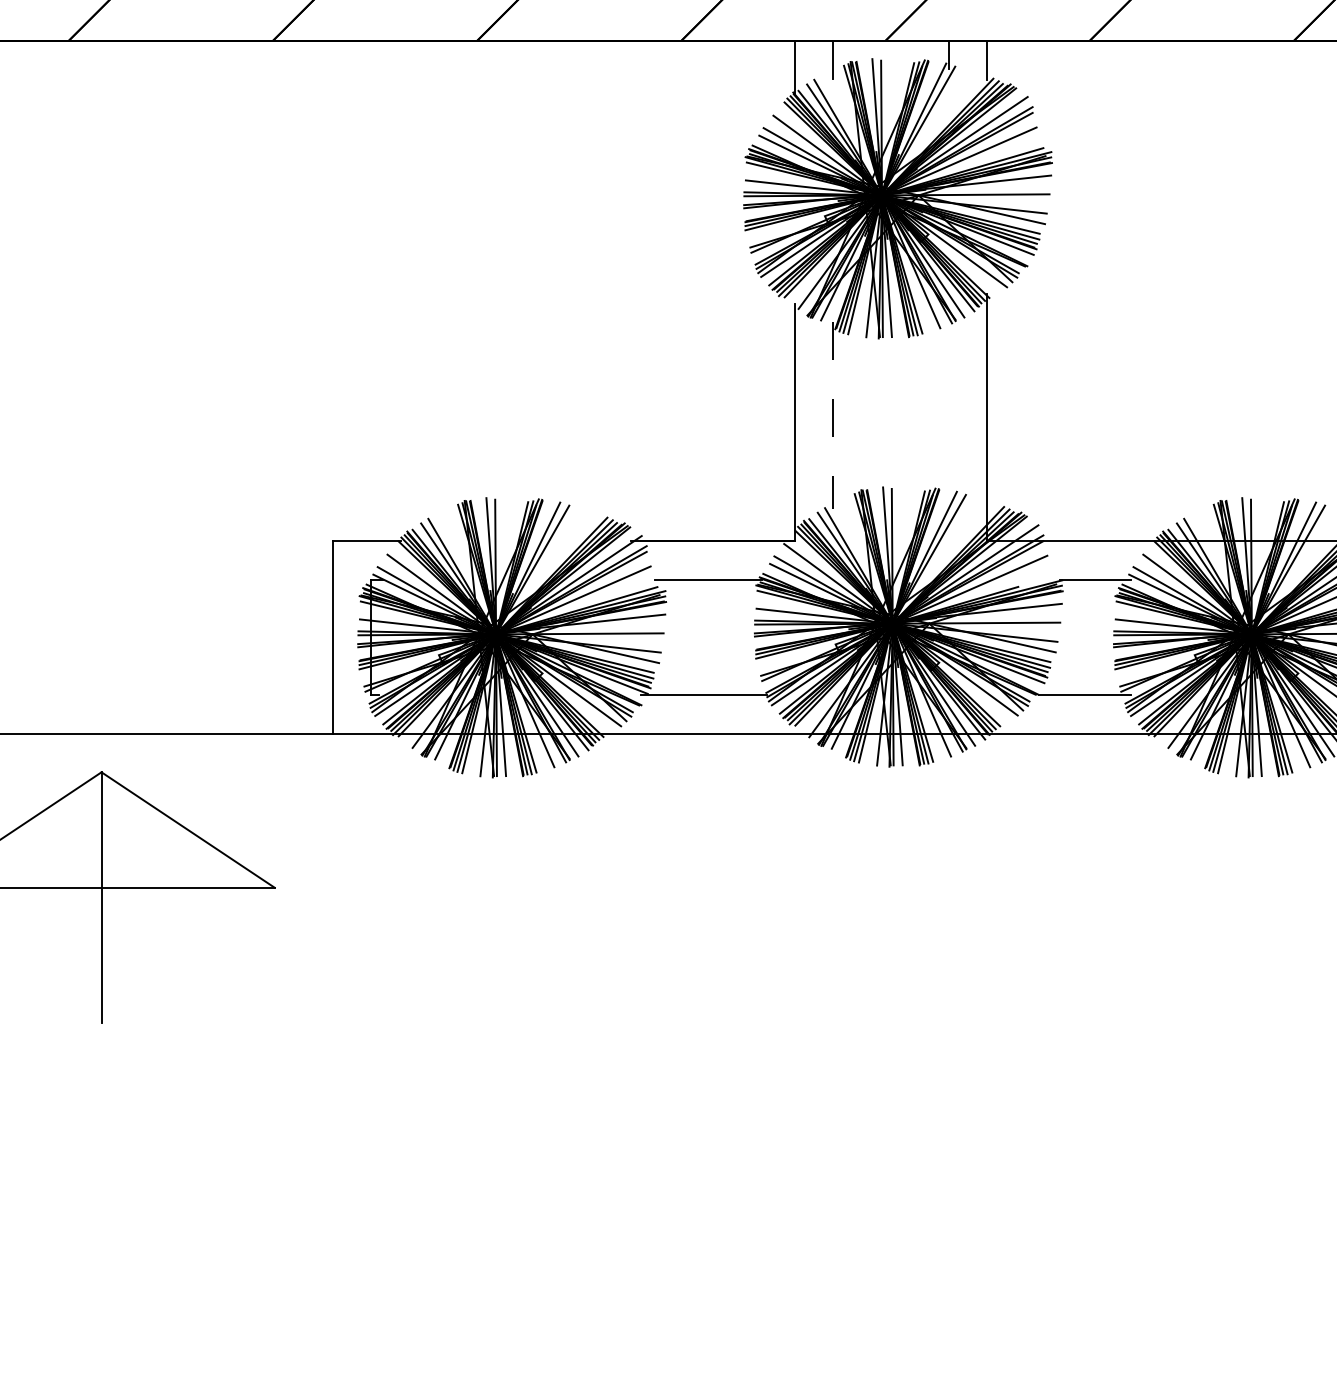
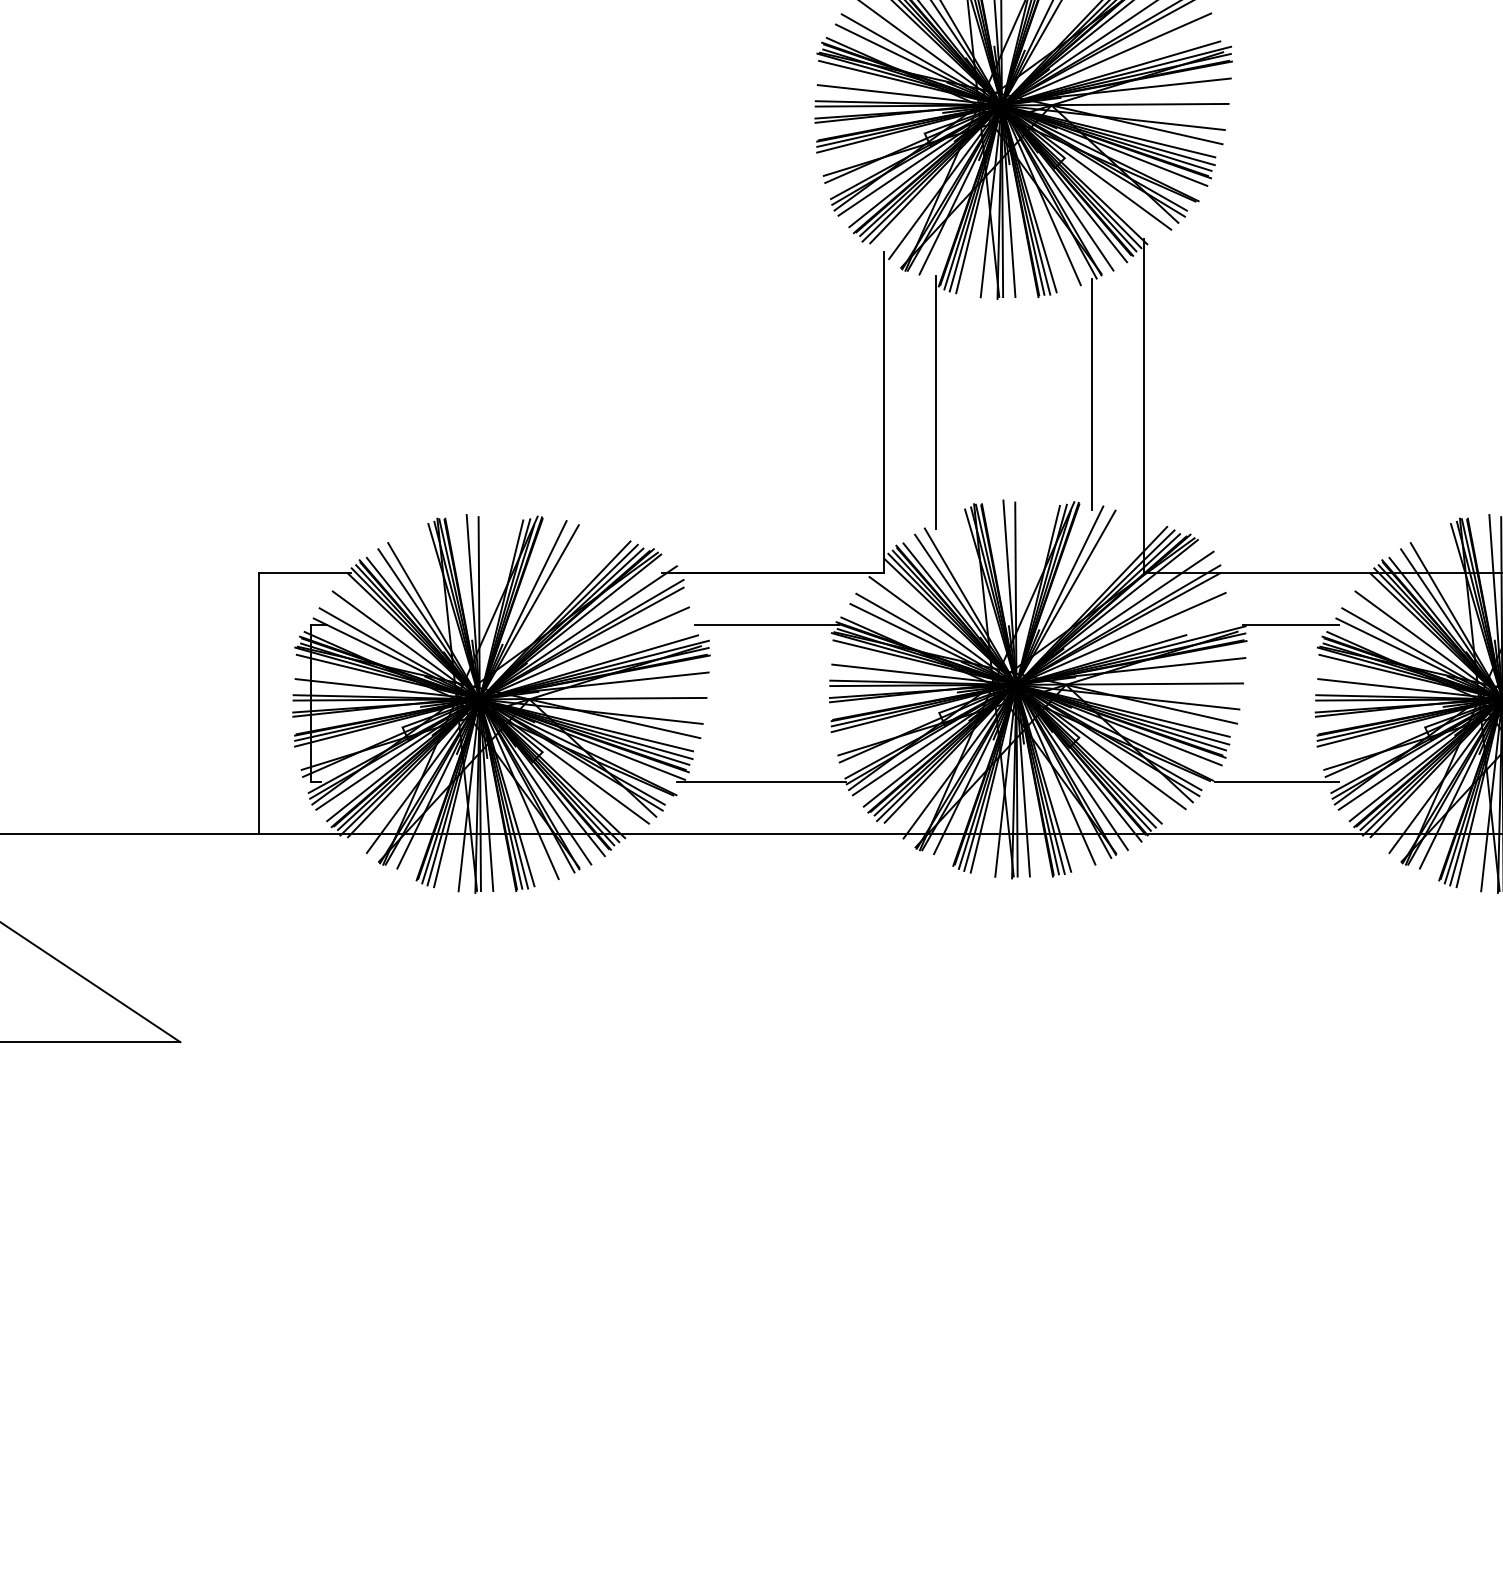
line: (948, 408) -> (1091, 393), added
line: (833, 415) -> (936, 403), dashed -> solid

